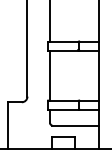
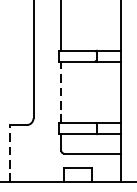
line: (50, 75) -> (61, 92), solid -> dashed
line: (8, 125) -> (10, 153), solid -> dashed

